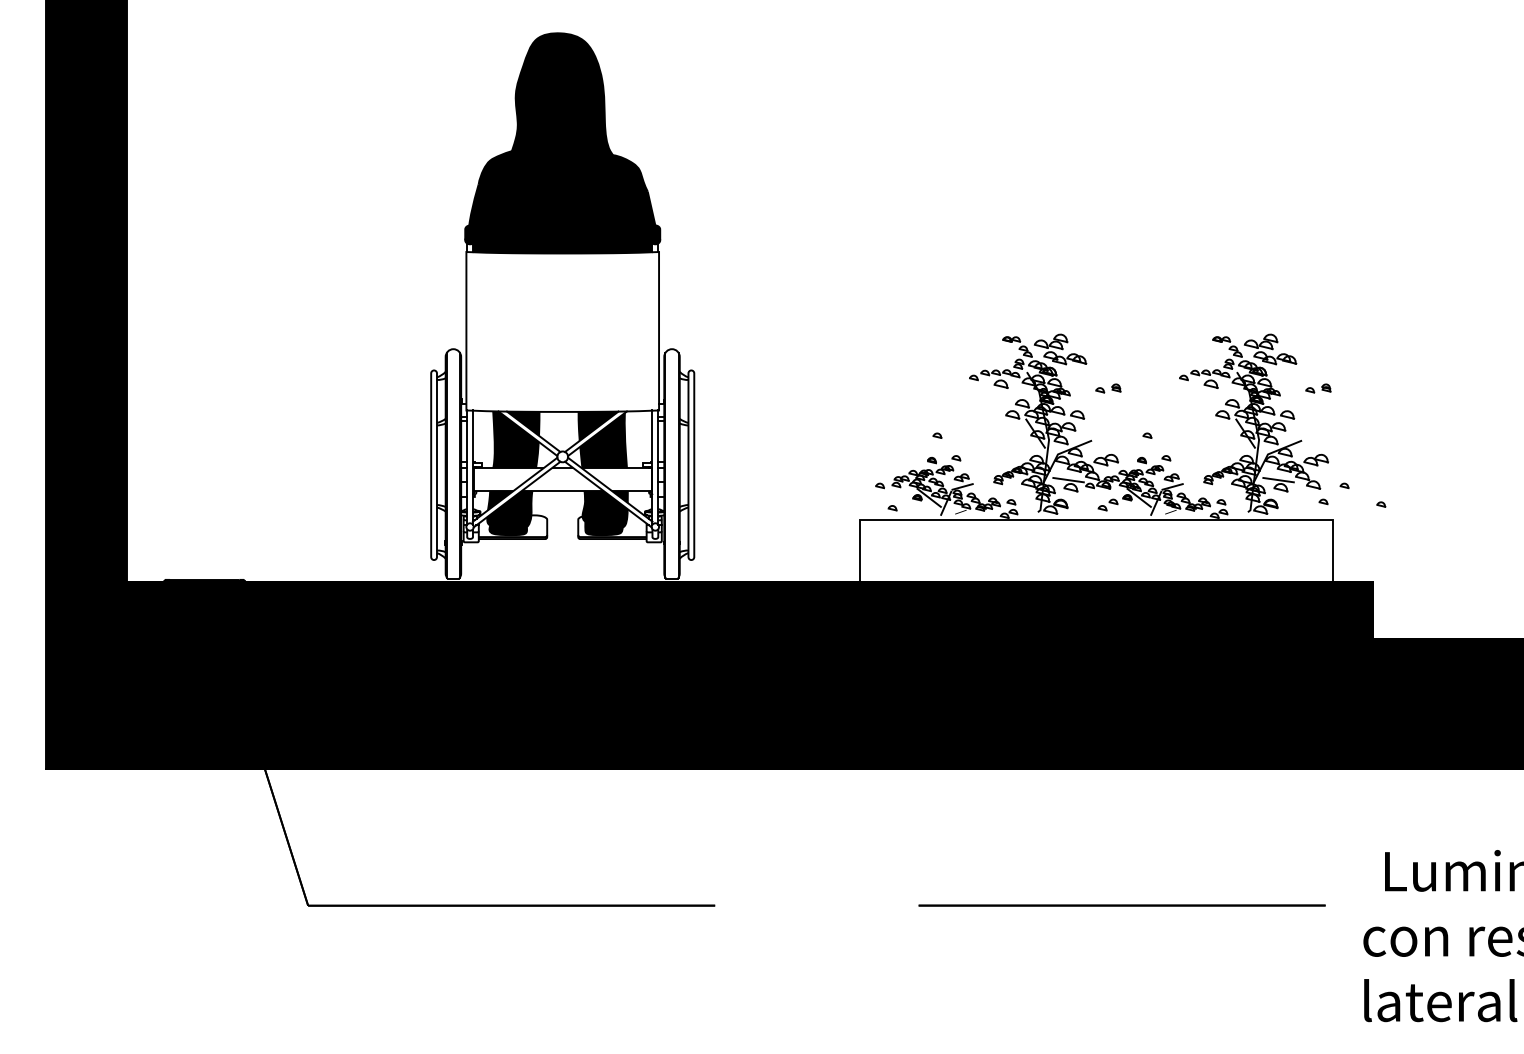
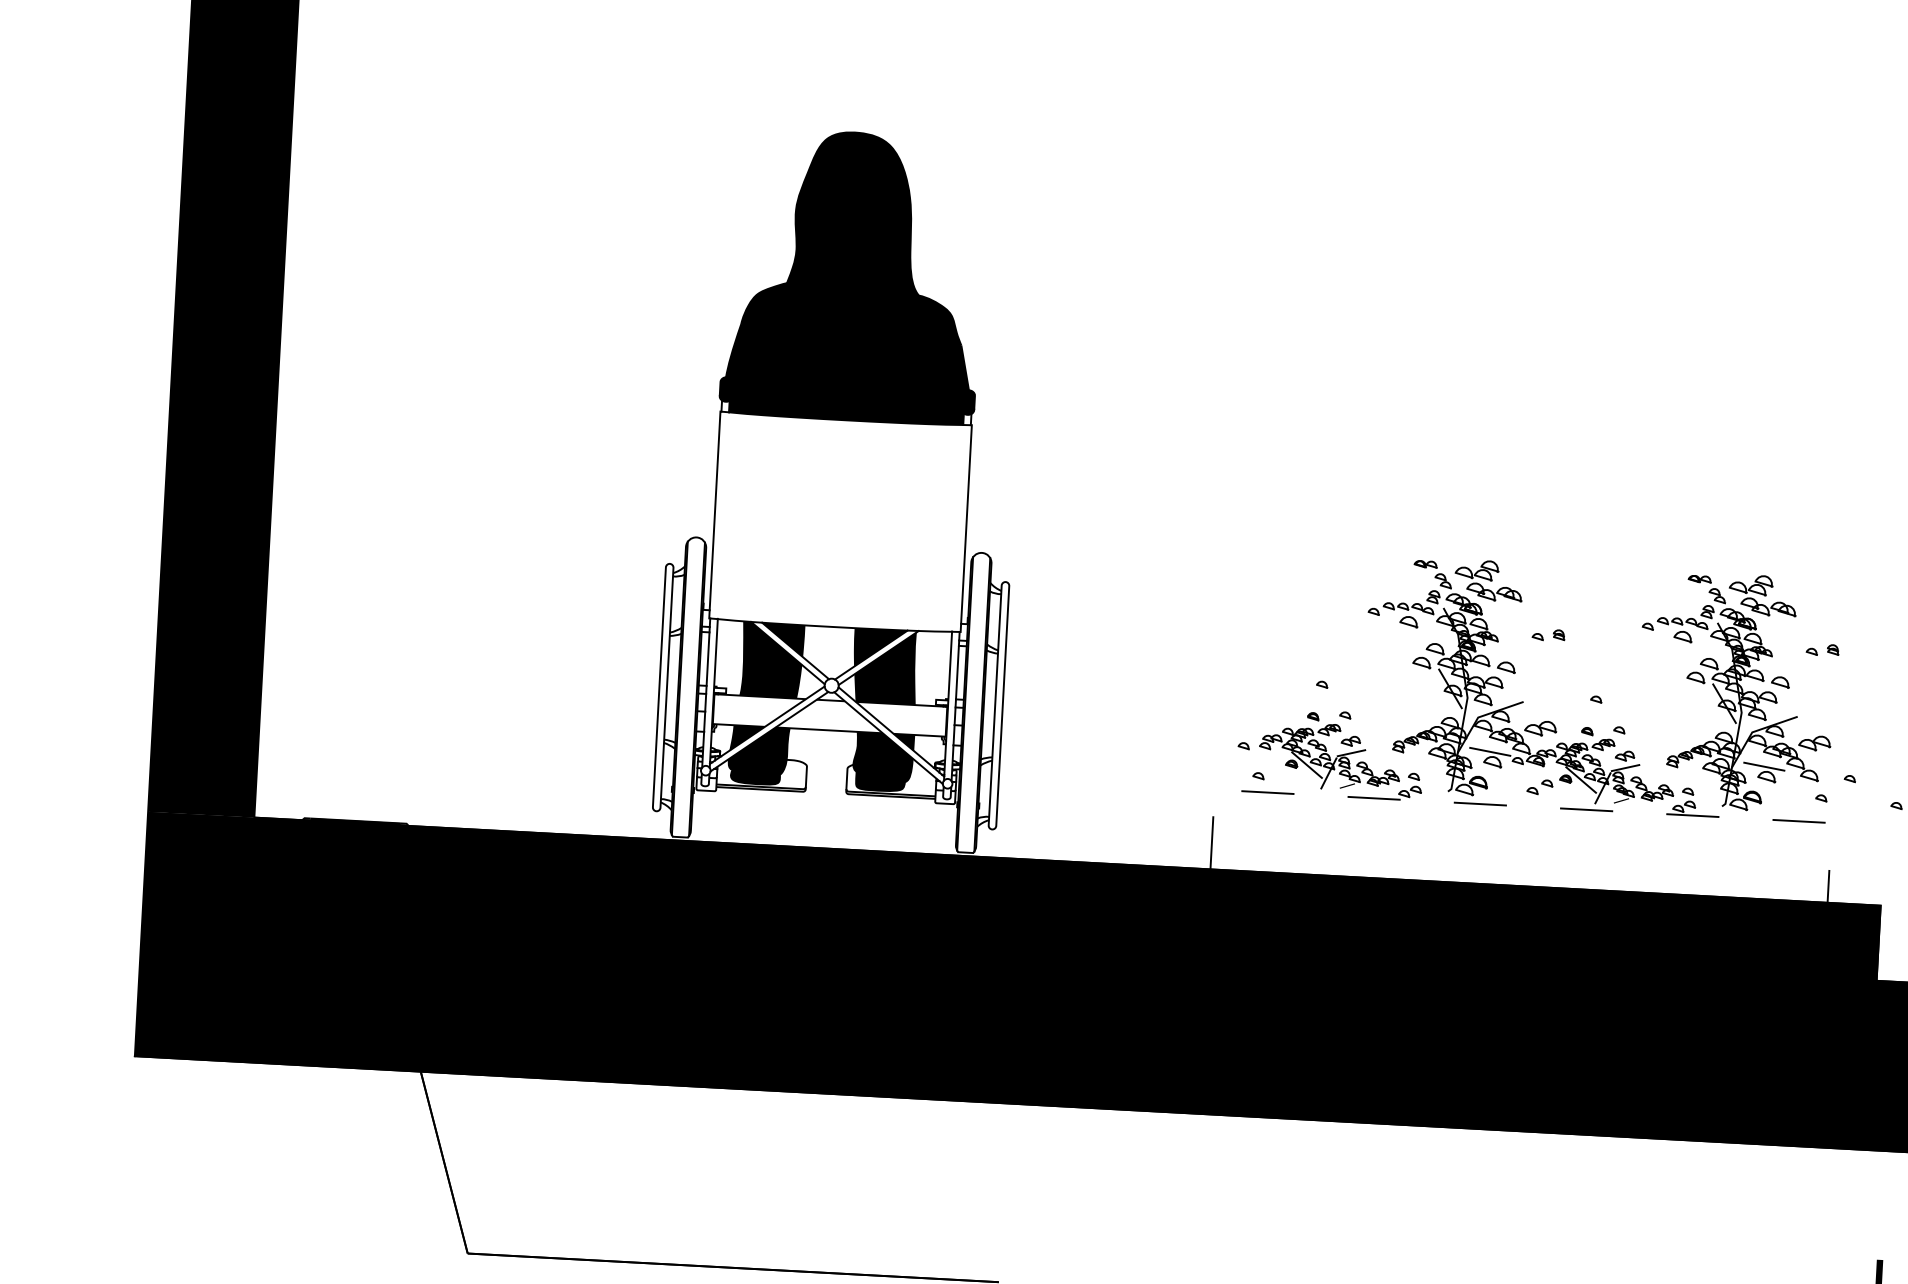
line: (1096, 520) -> (1523, 806), solid -> dashed

